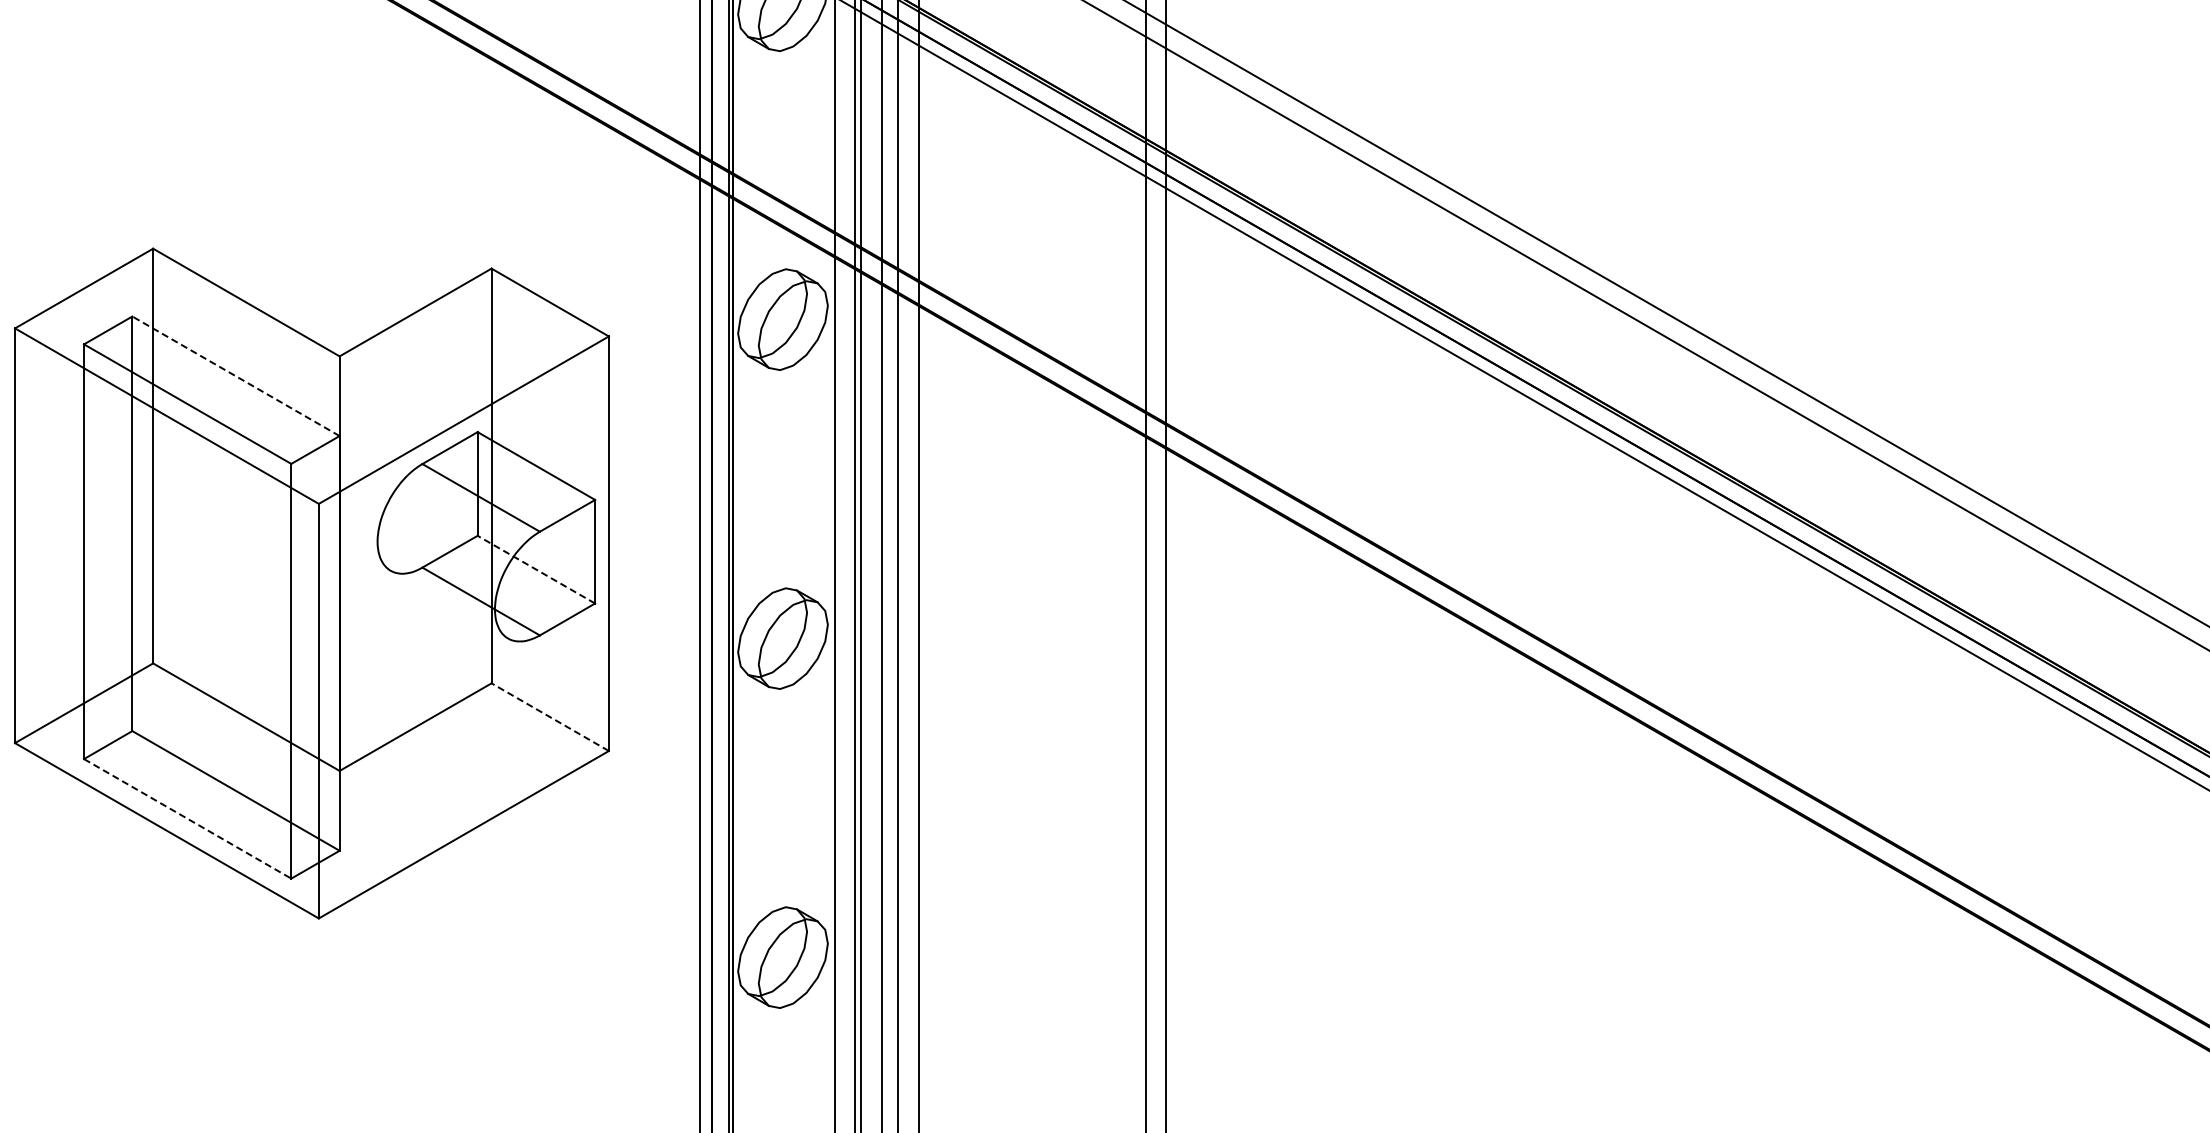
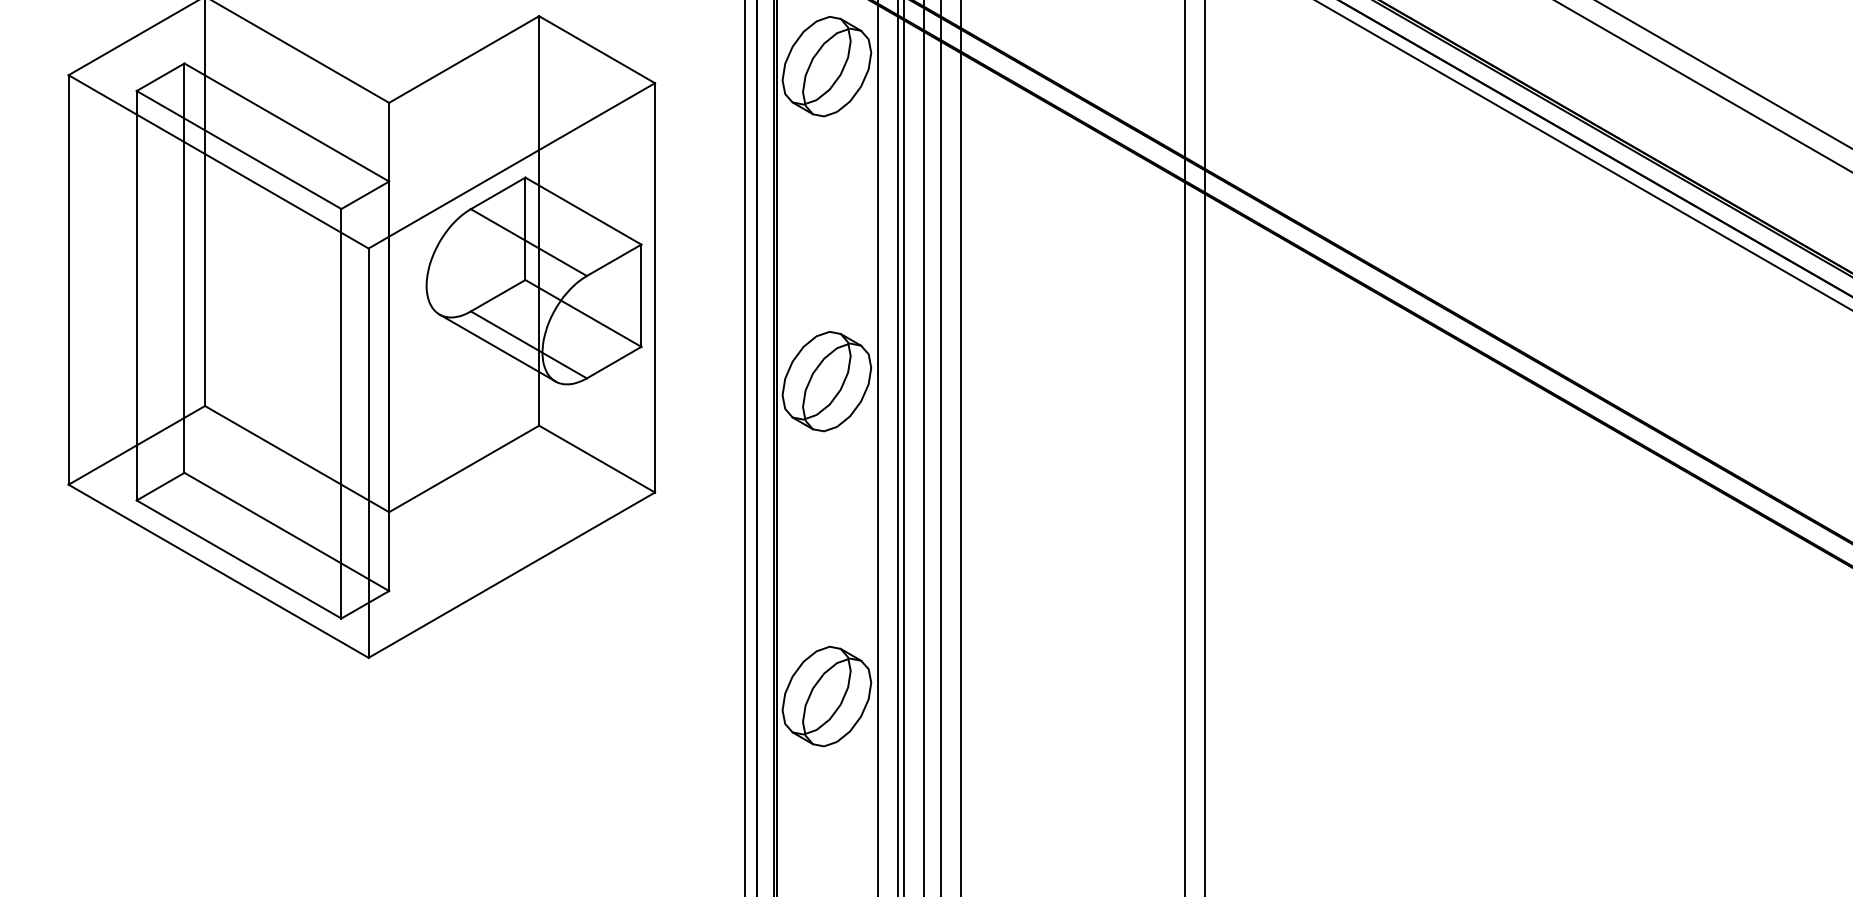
line: (236, 376) -> (287, 122), dashed -> solid
line: (536, 569) -> (583, 313), dashed -> solid
line: (449, 604) -> (497, 347), added
line: (550, 717) -> (597, 459), dashed -> solid
line: (187, 818) -> (238, 559), dashed -> solid

